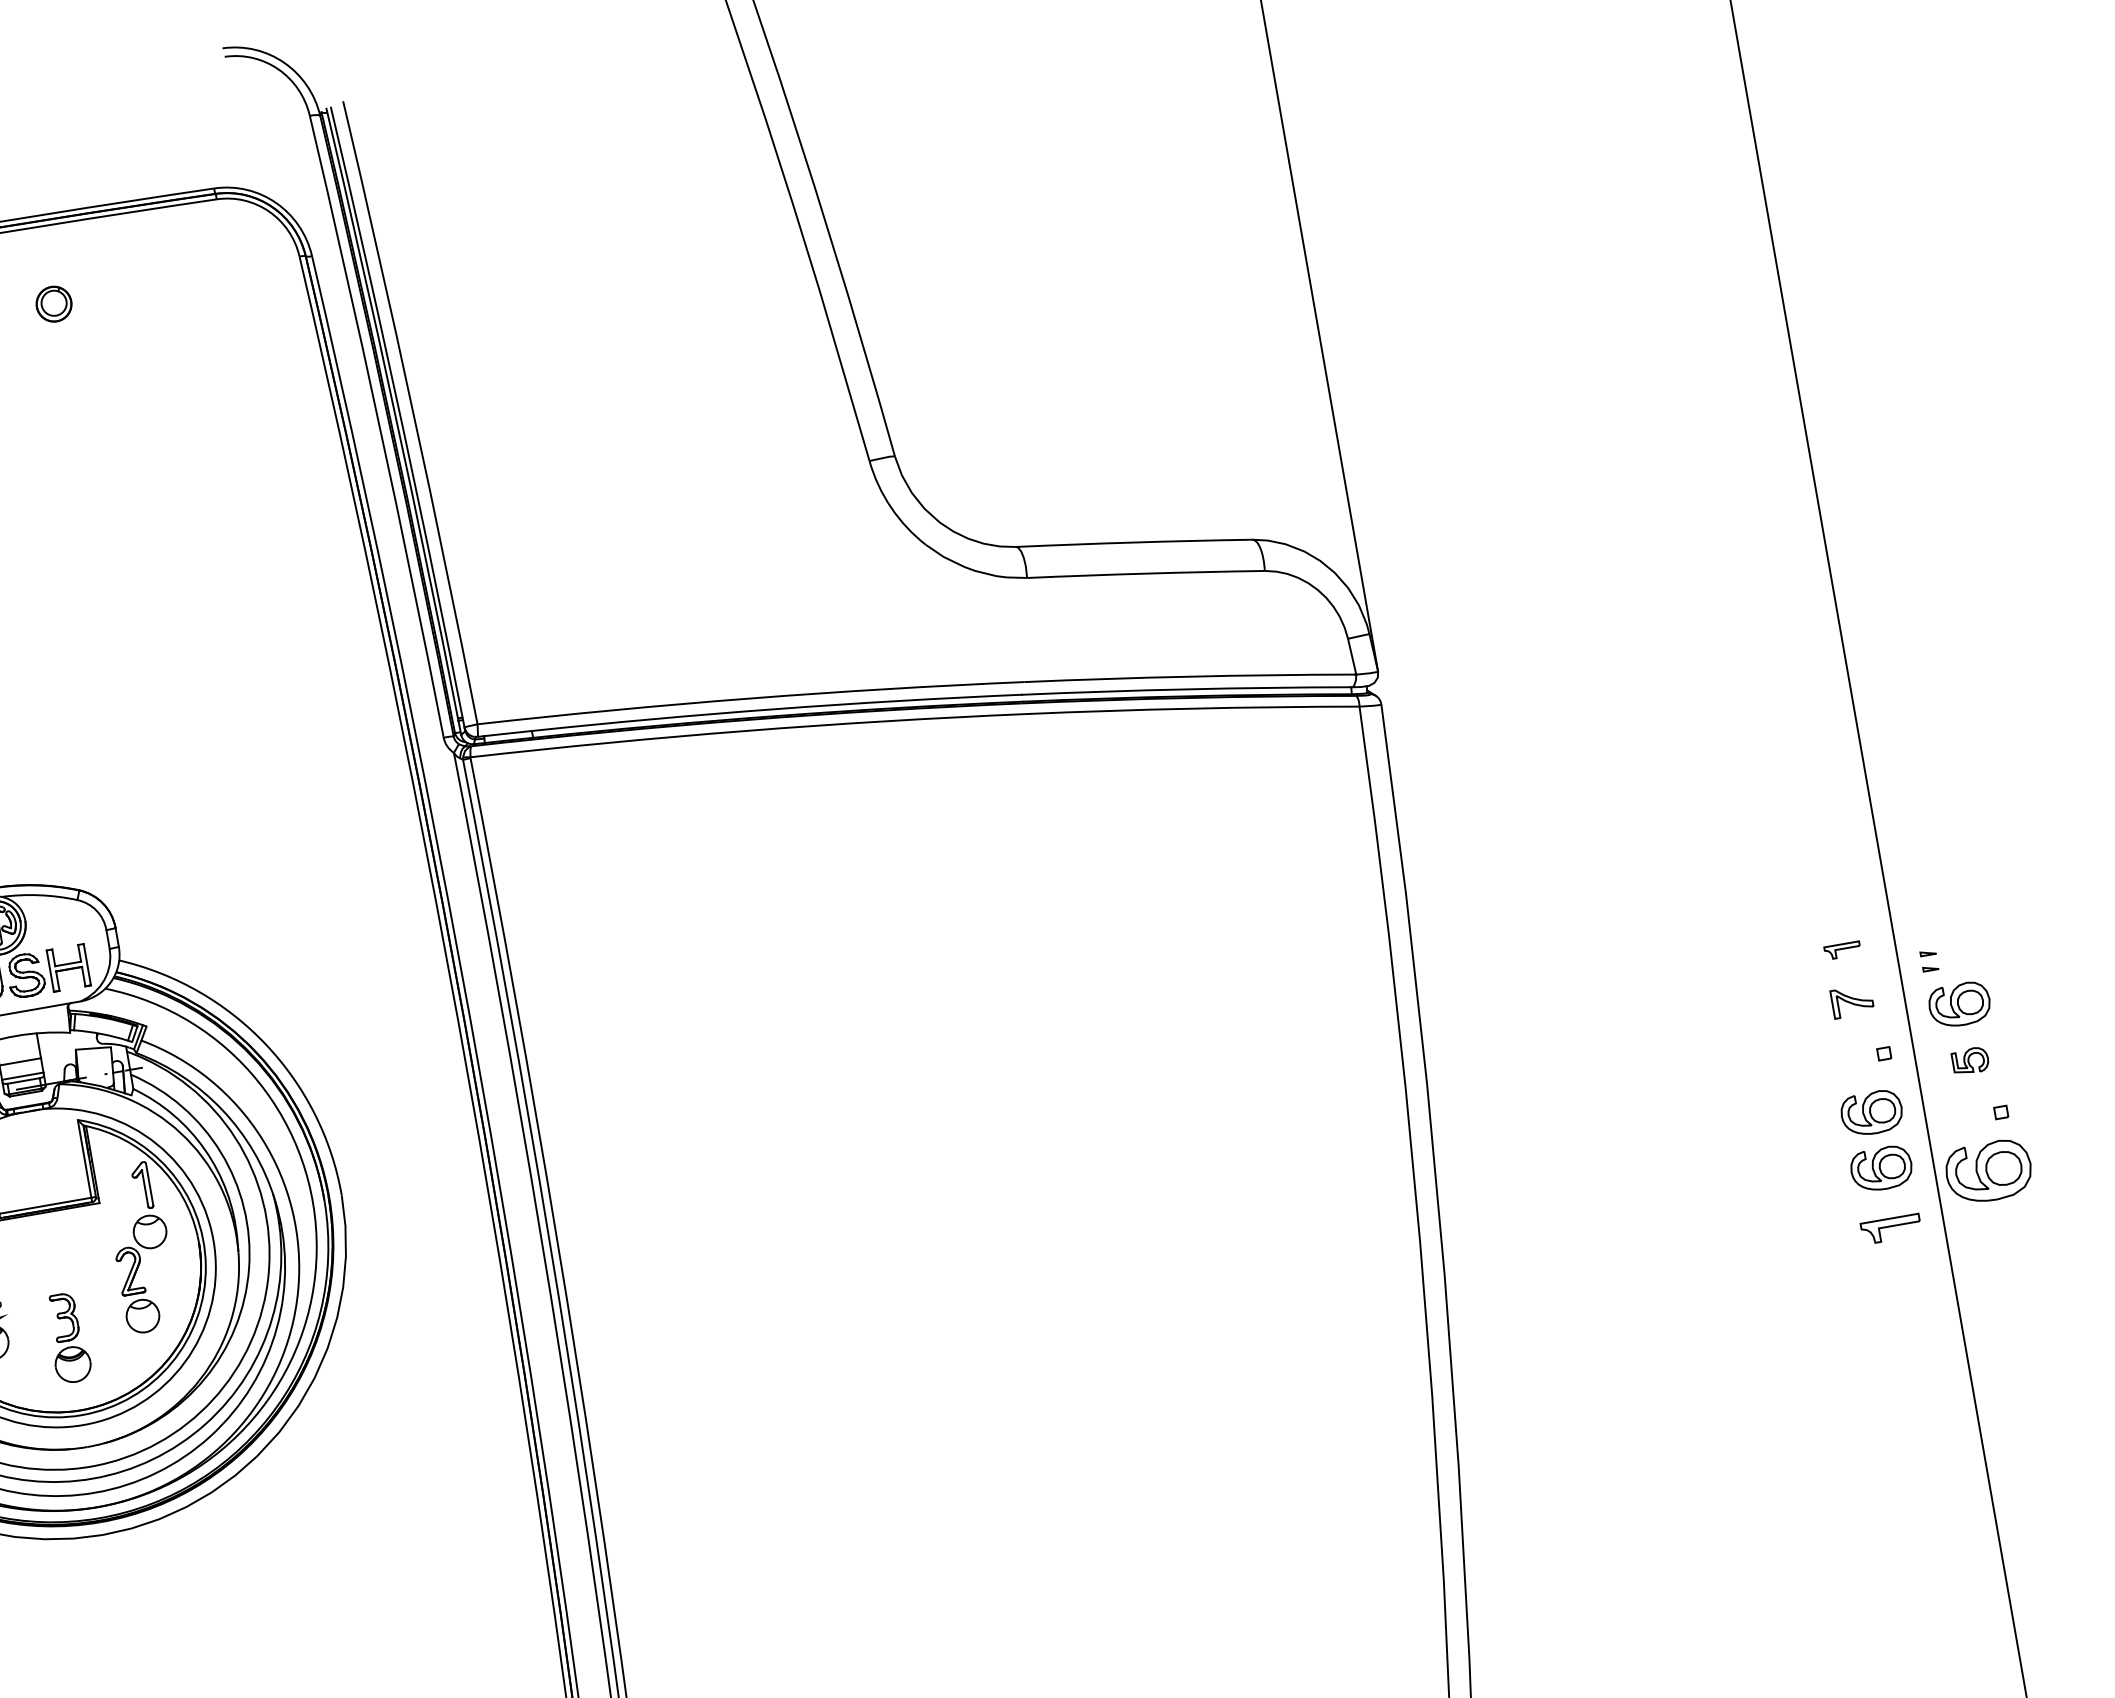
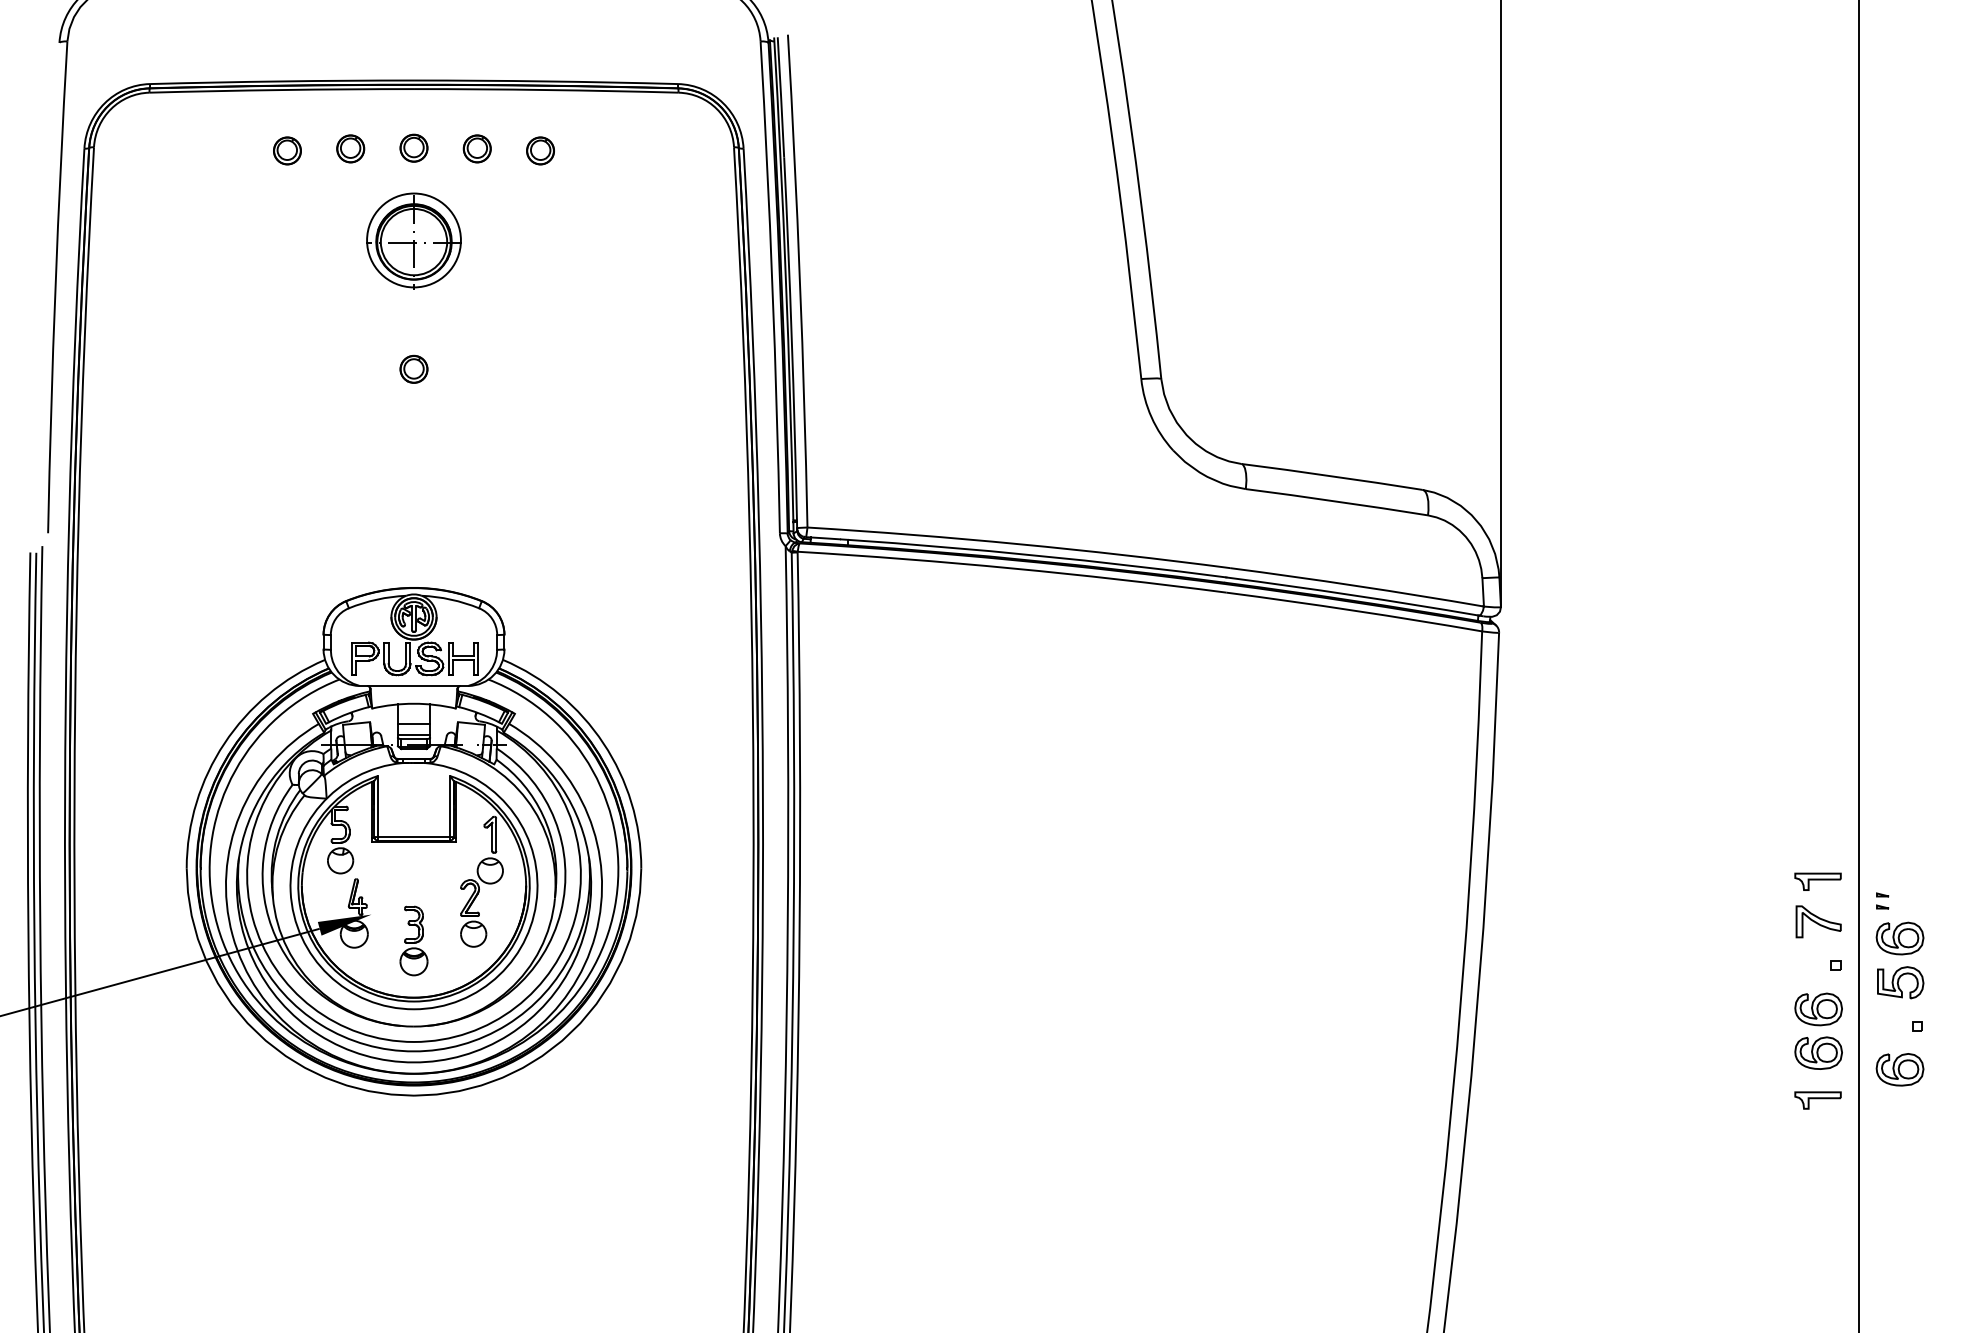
part: (1842, 950) -> (1817, 881), size x1.67
part: (1852, 1001) -> (1818, 921), size x1.43
part: (1970, 1060) -> (1900, 982), size x1.67
part: (1988, 1171) -> (1899, 1069), size x0.71

